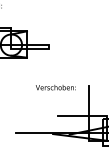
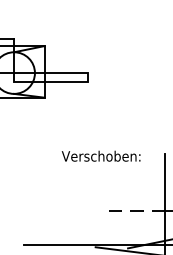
line: (73, 115) -> (135, 210), solid -> dashed

